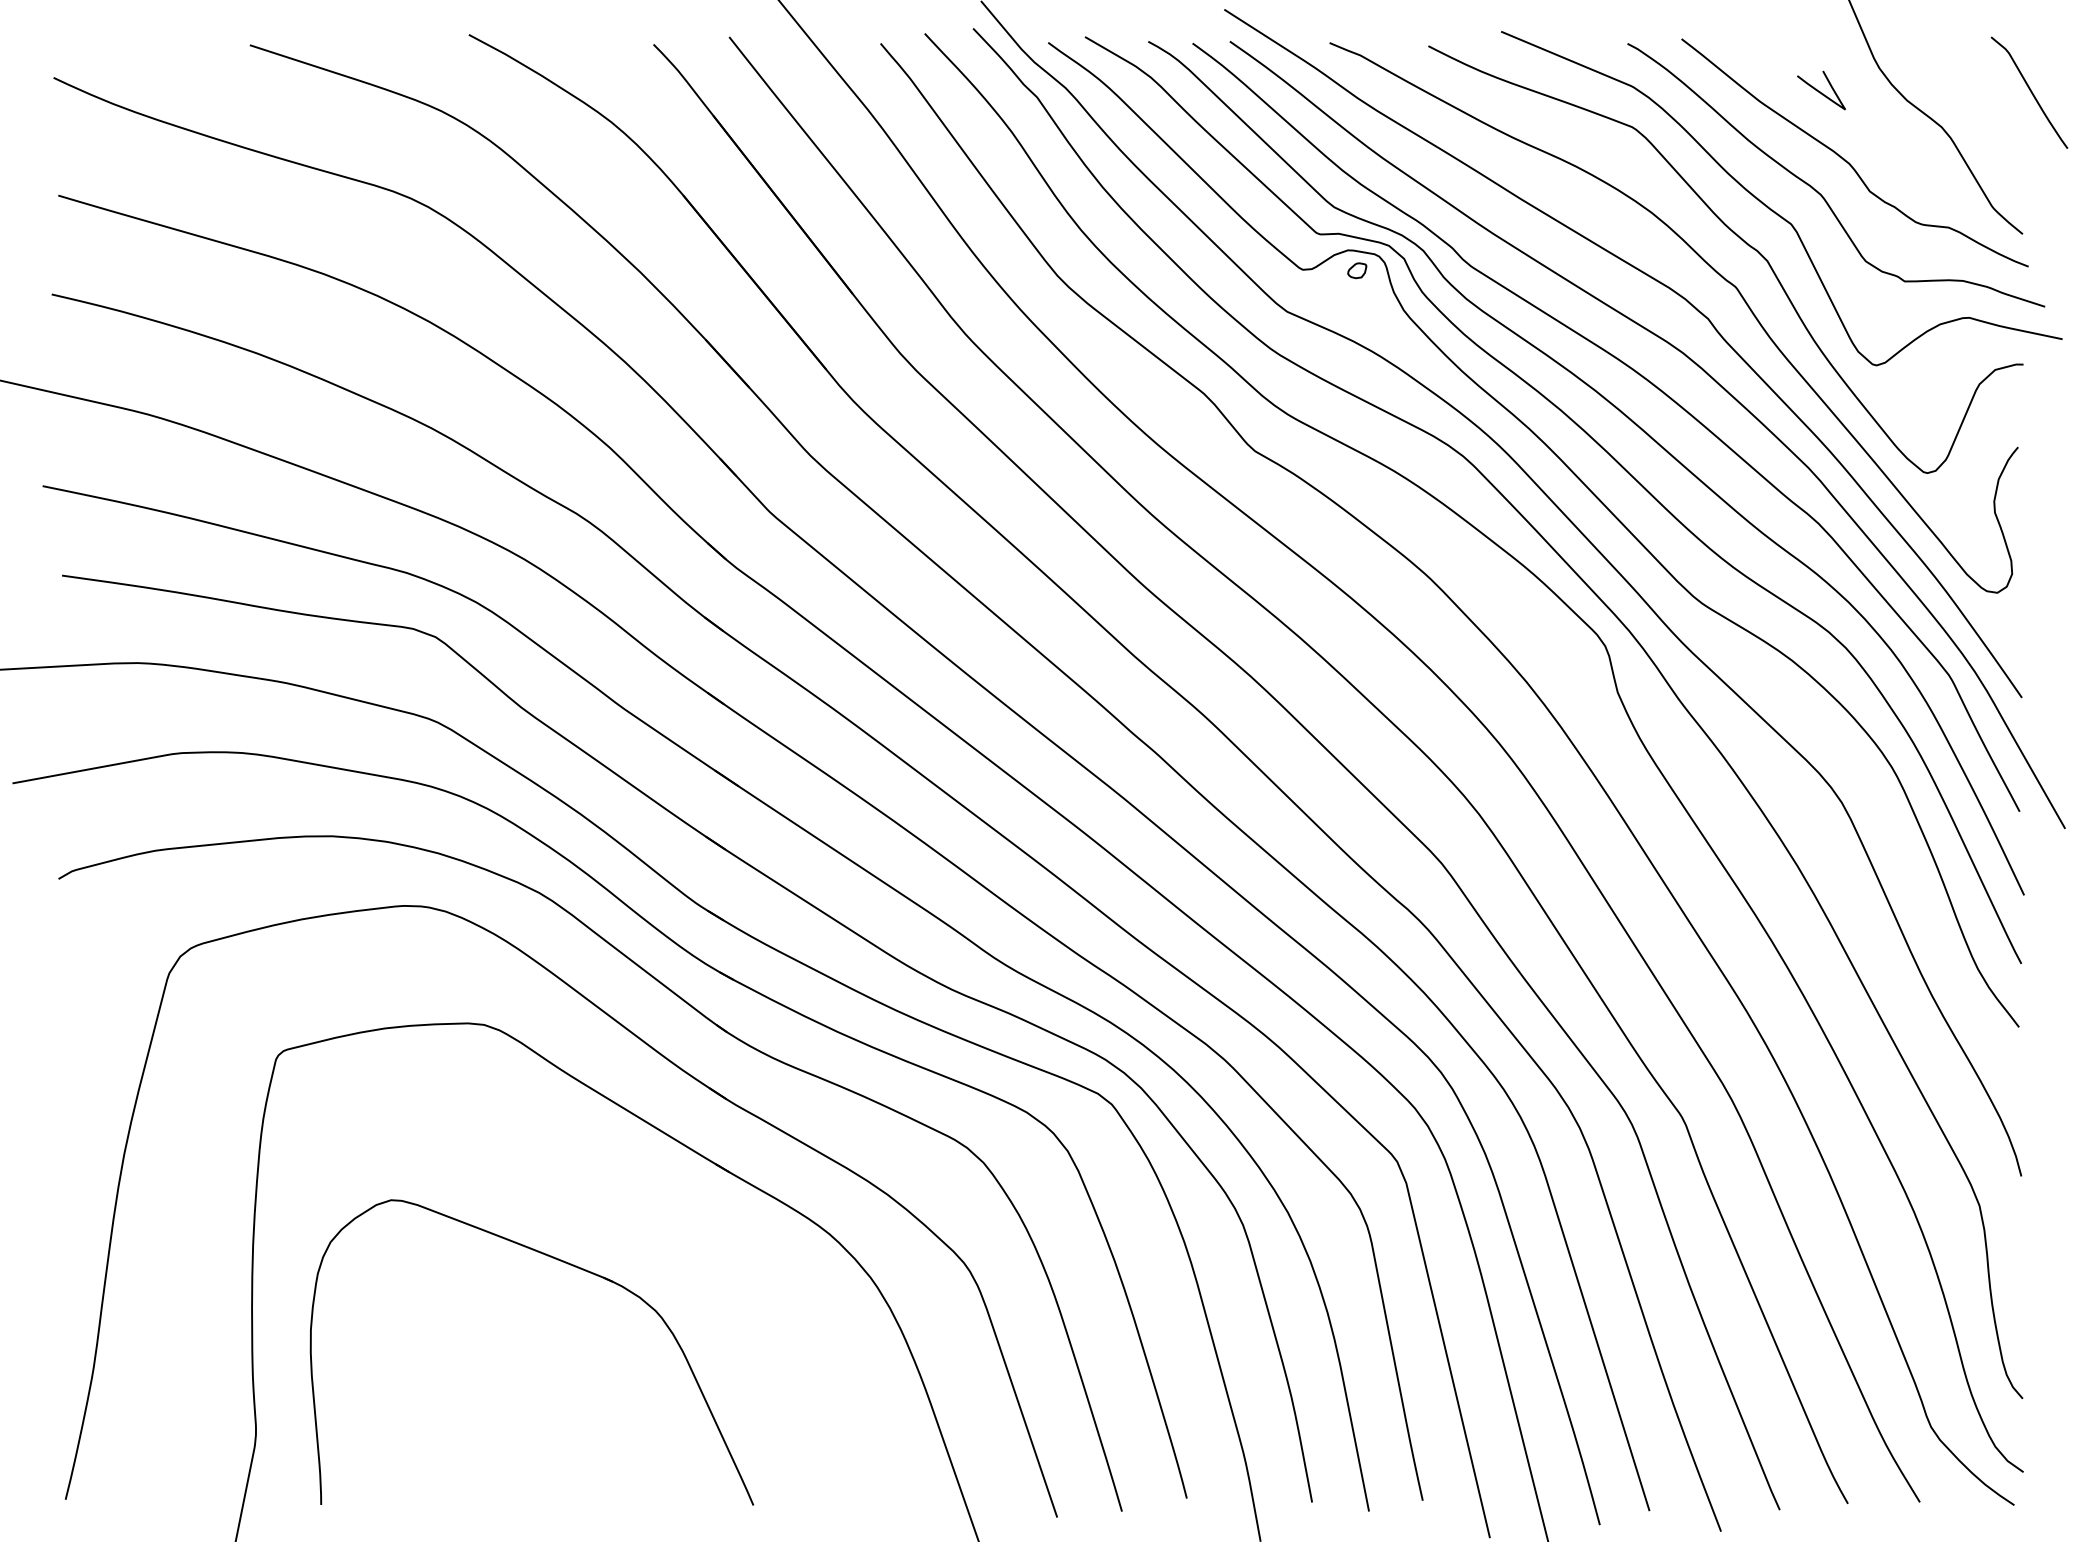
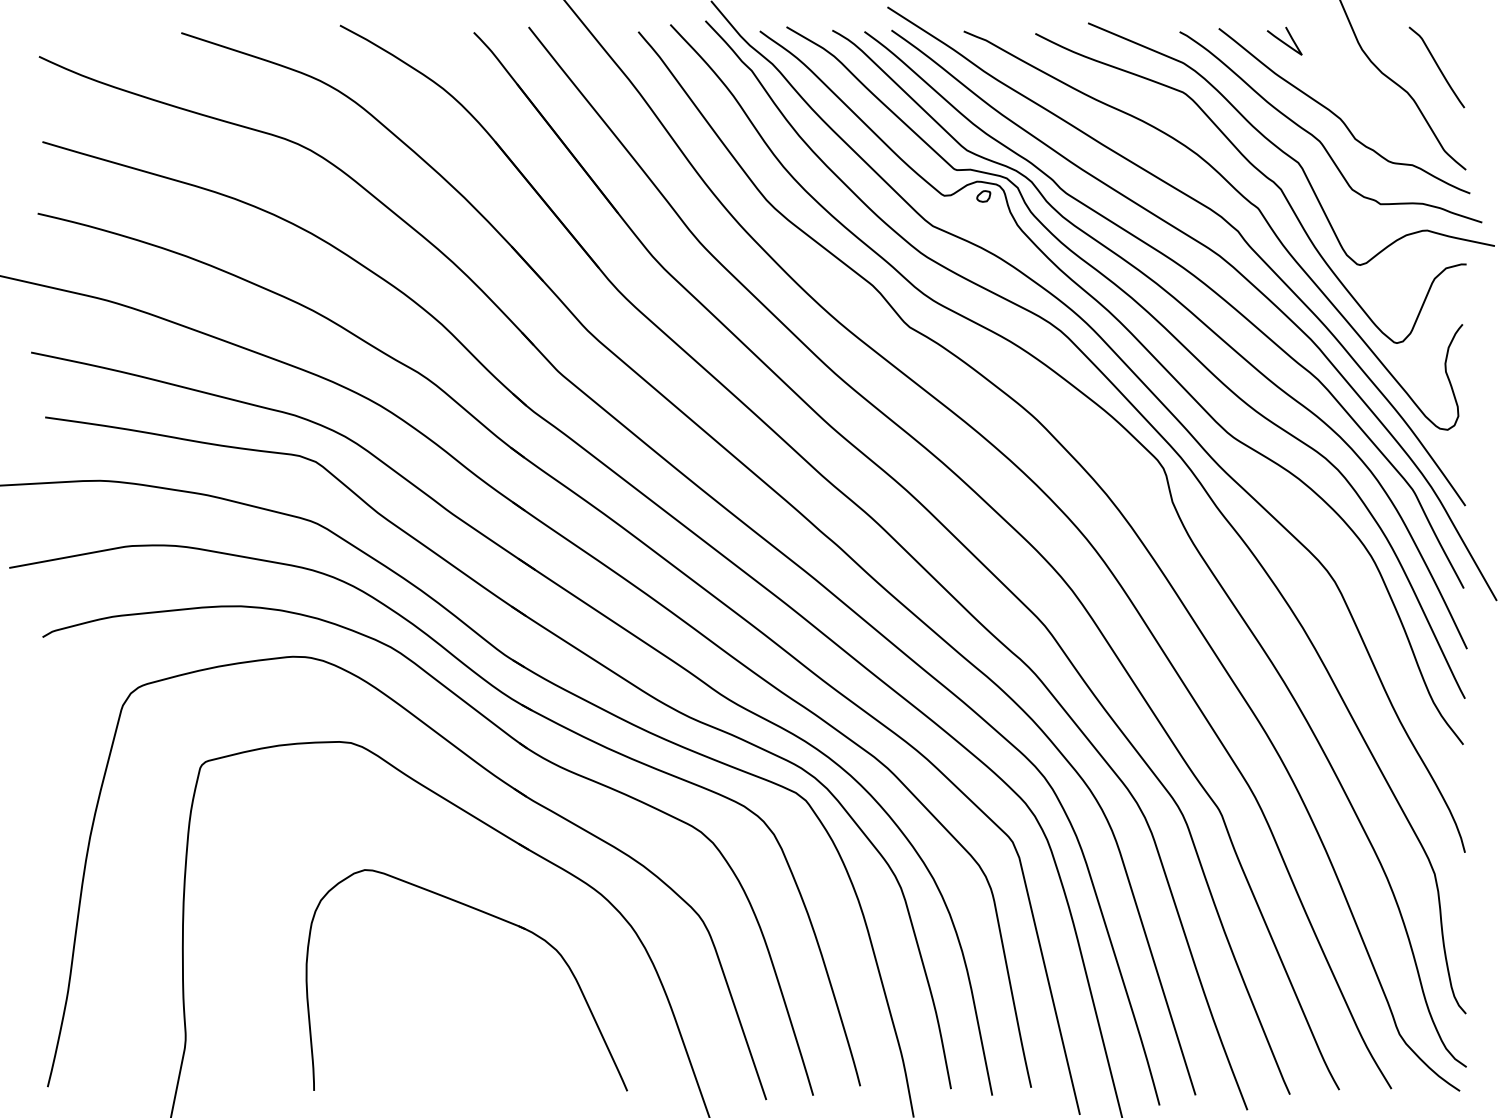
curve: (1820, 91) -> (1283, 41), moved
curve: (2030, 92) -> (1437, 67), moved
part: (567, 1264) -> (492, 916), moved

